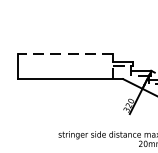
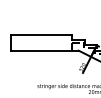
line: (64, 53) -> (41, 34), dashed -> solid

